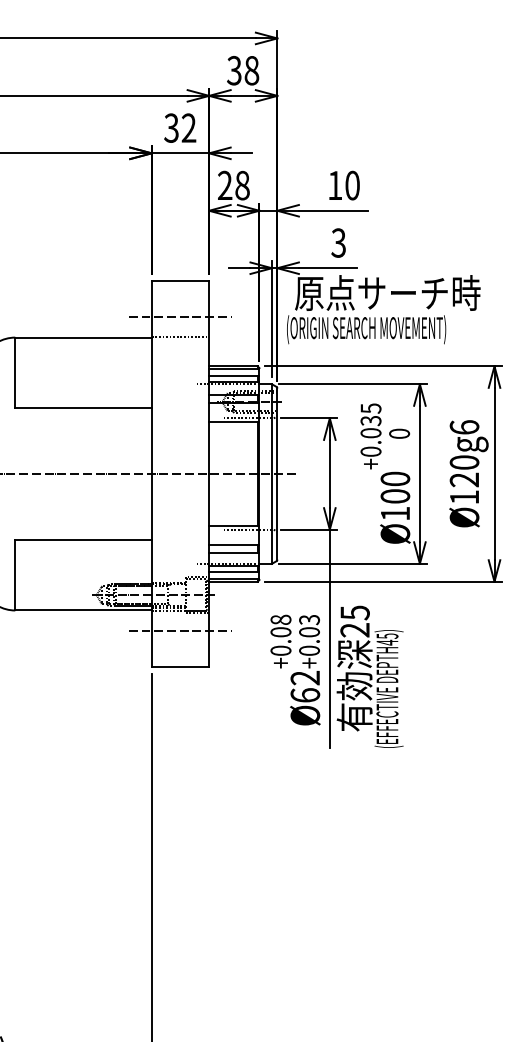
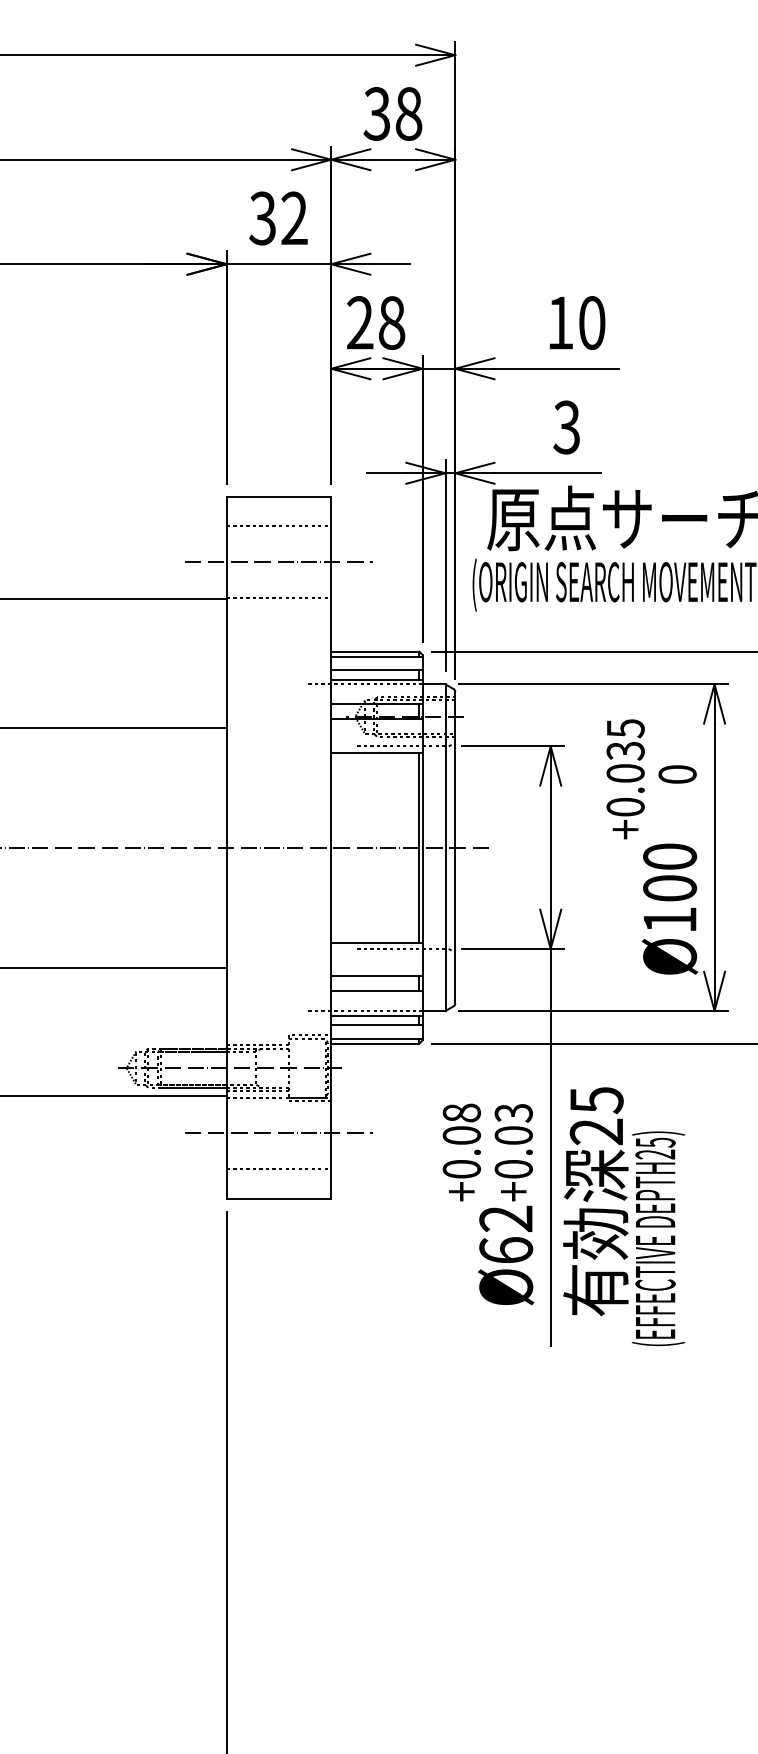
line: (180, 297) -> (279, 526), added
text: (387, 642) -> (655, 1154), DEPTH45) -> DEPTH25)
line: (180, 650) -> (279, 1168), added

